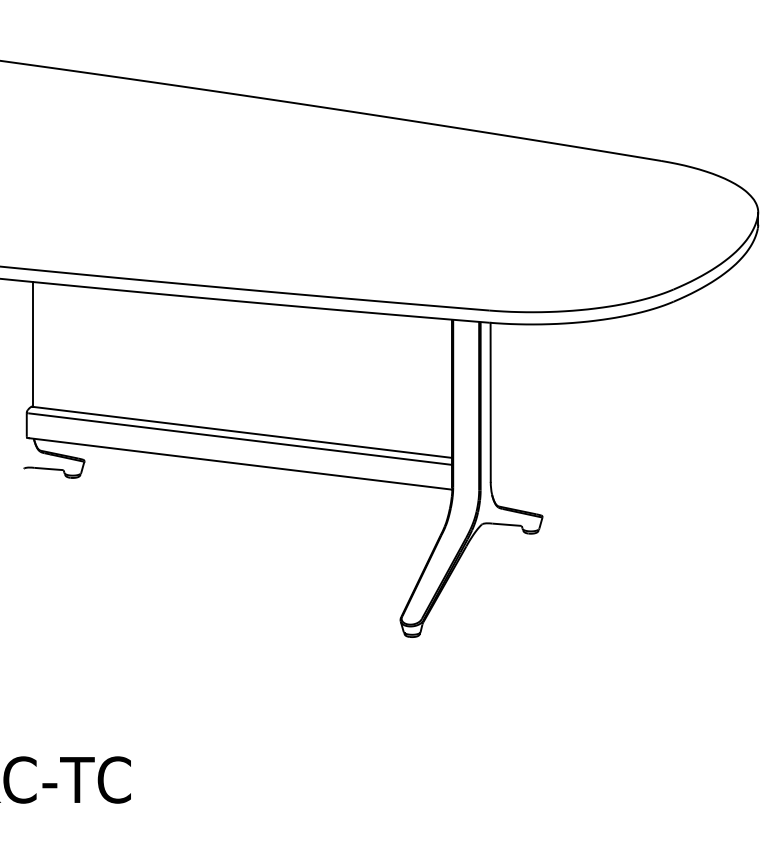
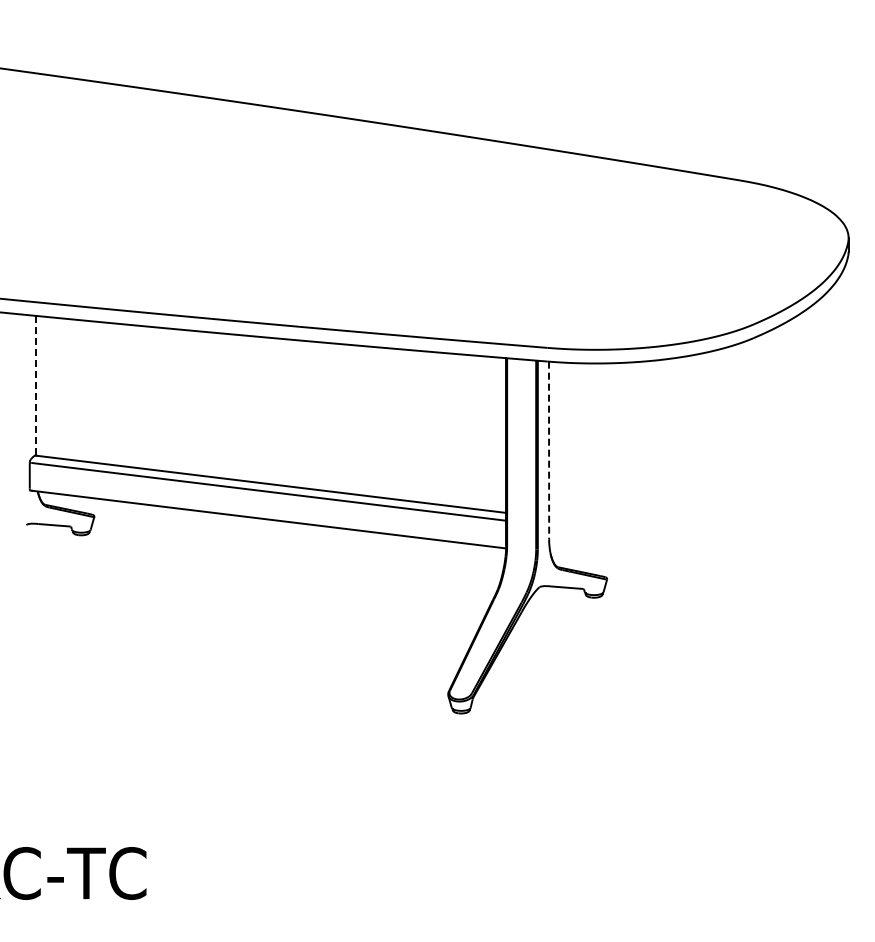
line: (32, 344) -> (36, 385), solid -> dashed
line: (491, 403) -> (549, 451), solid -> dashed

